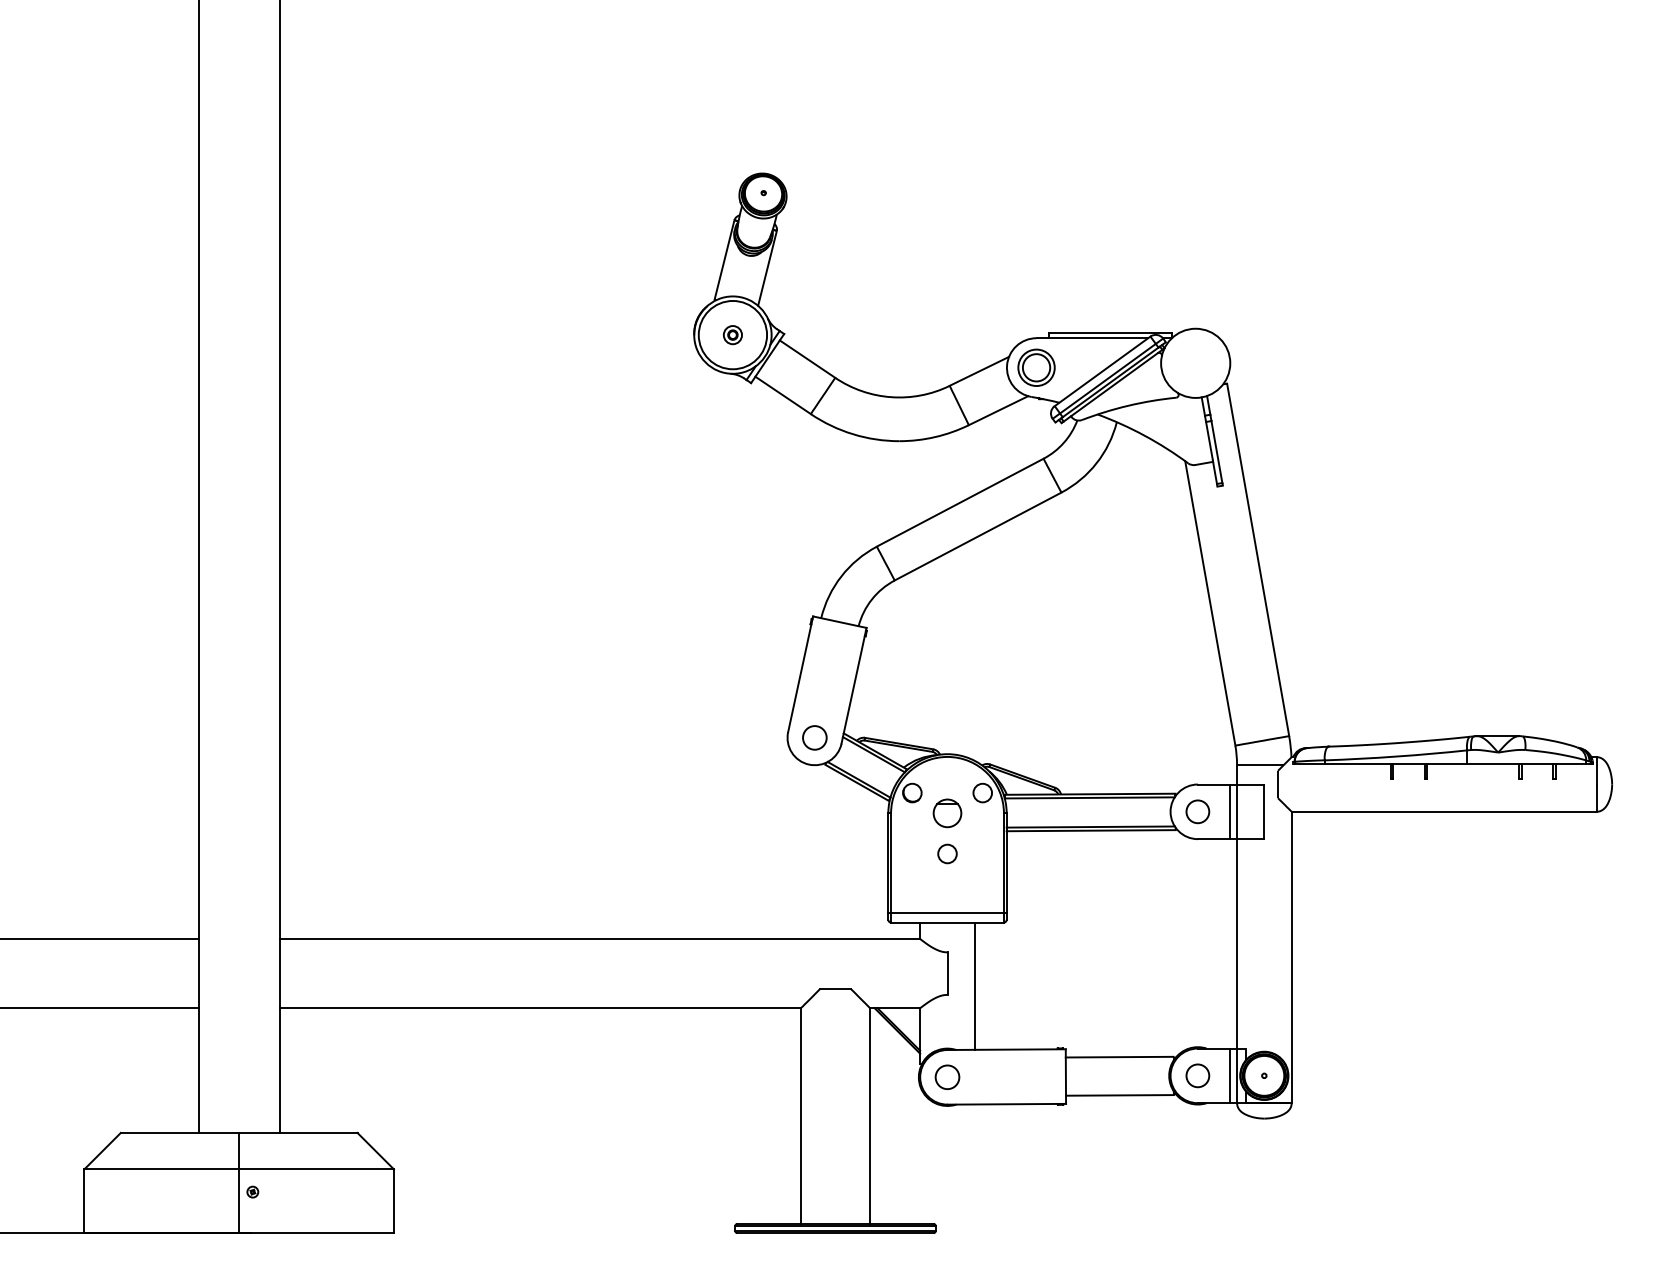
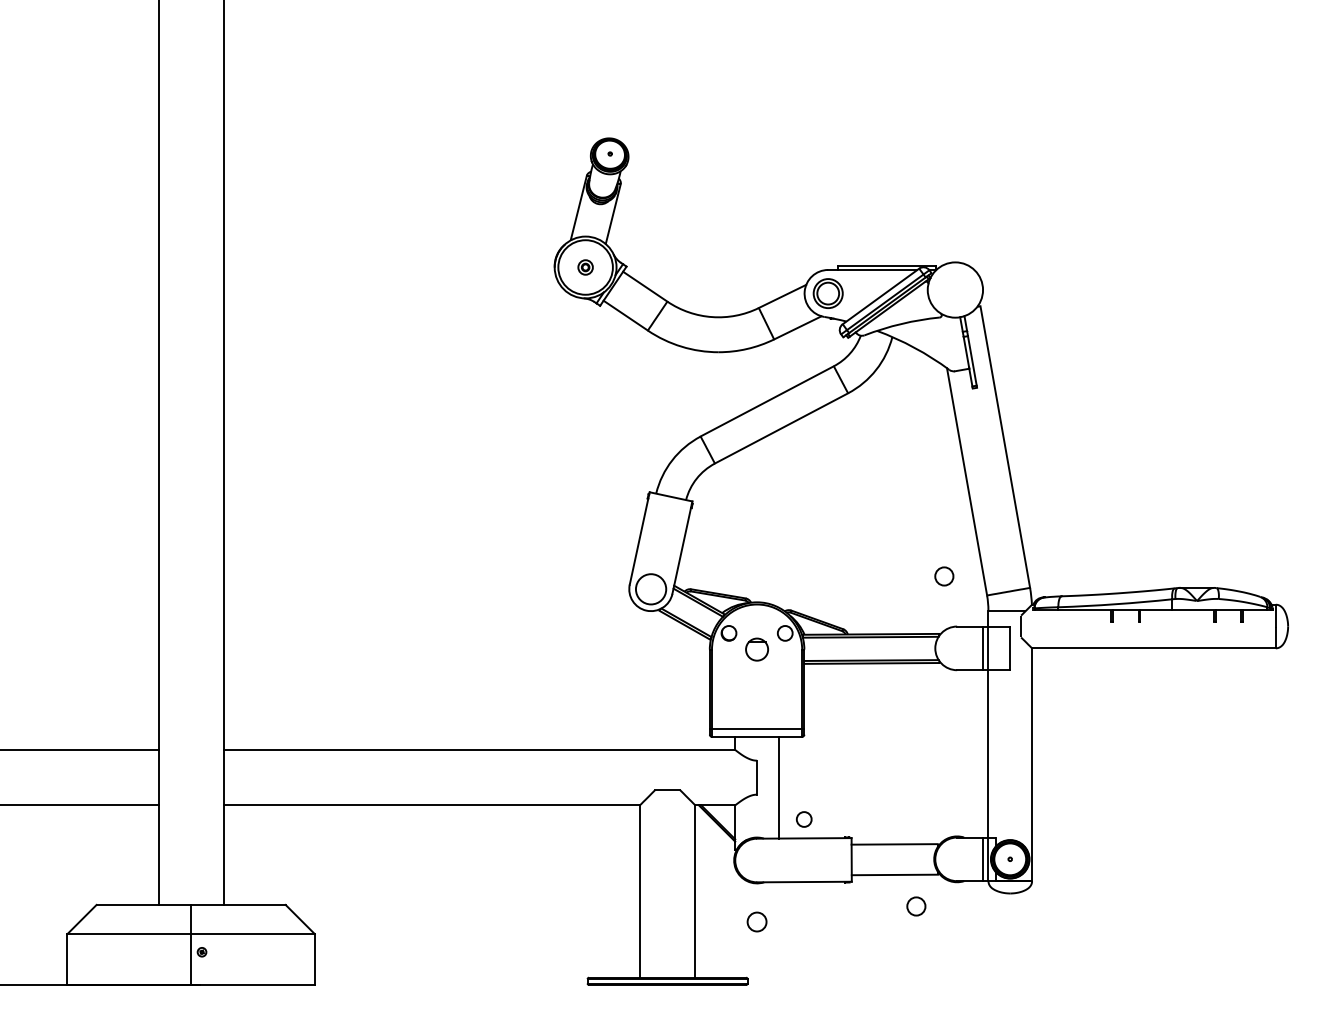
circle: (814, 737) -> (650, 588), size x1.6
circle: (1197, 811) -> (944, 576), moved
circle: (947, 853) -> (804, 819), moved
circle: (1197, 1075) -> (916, 906), moved
circle: (947, 1076) -> (757, 921), moved

